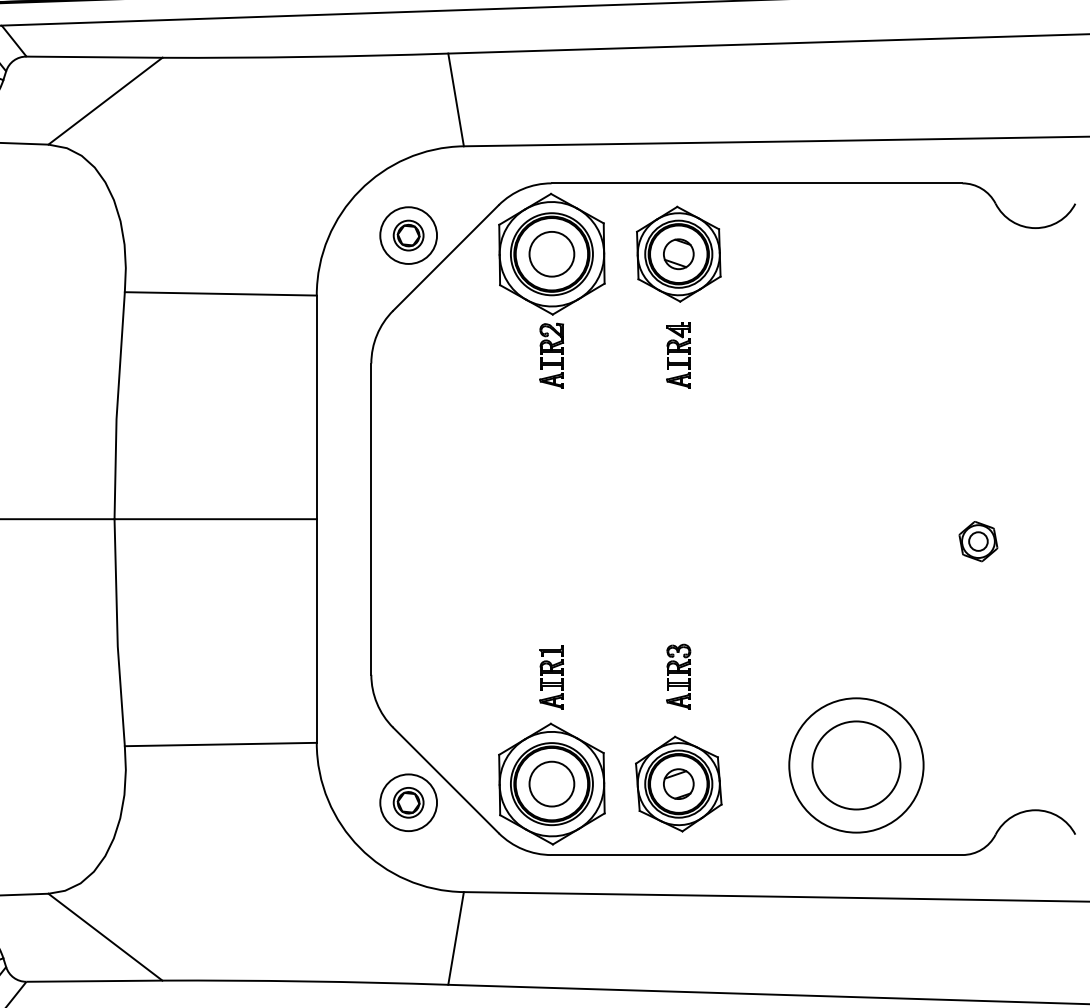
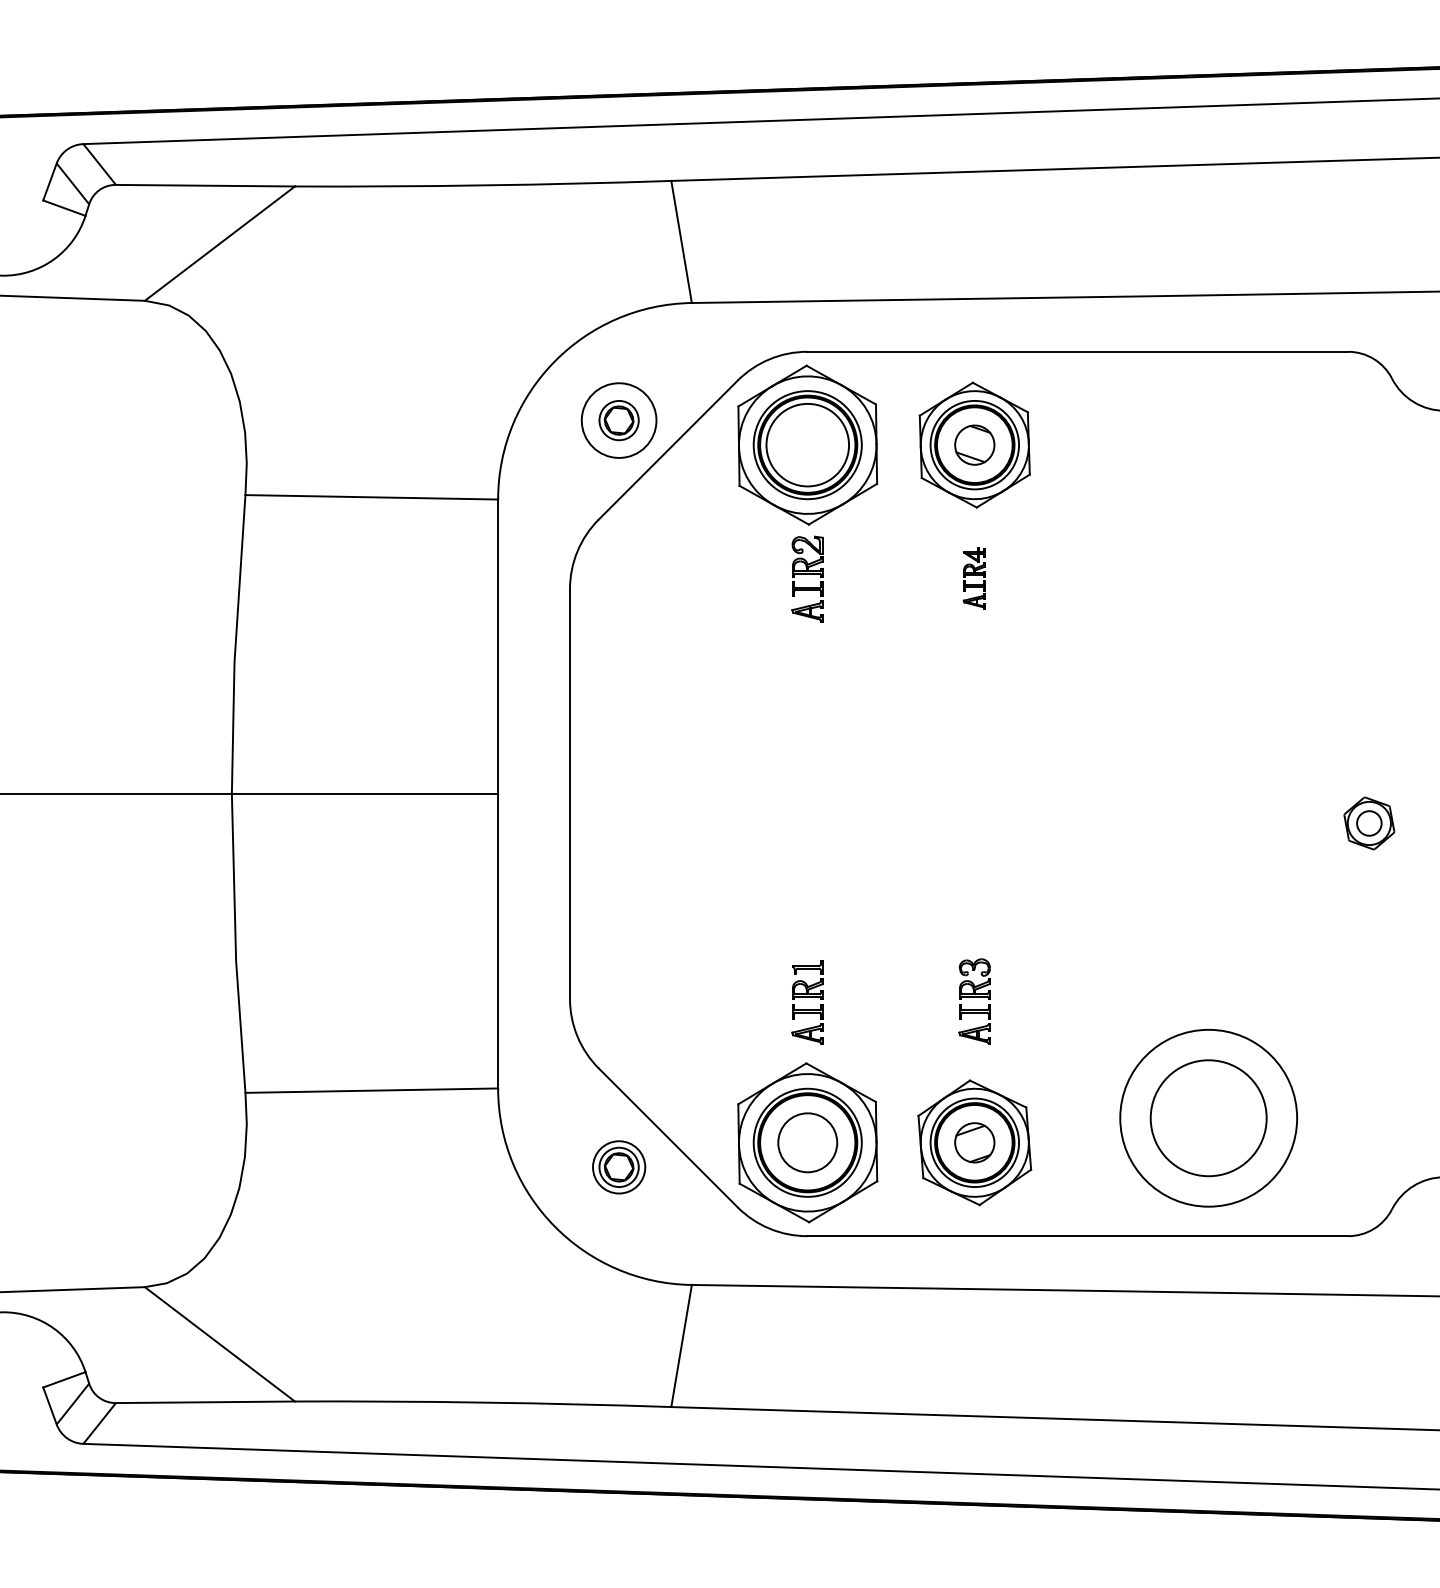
circle: (551, 253) -> (807, 444), size x1.4
part: (678, 355) -> (974, 578), size x0.7
circle: (408, 802) -> (618, 1167), size x0.7

